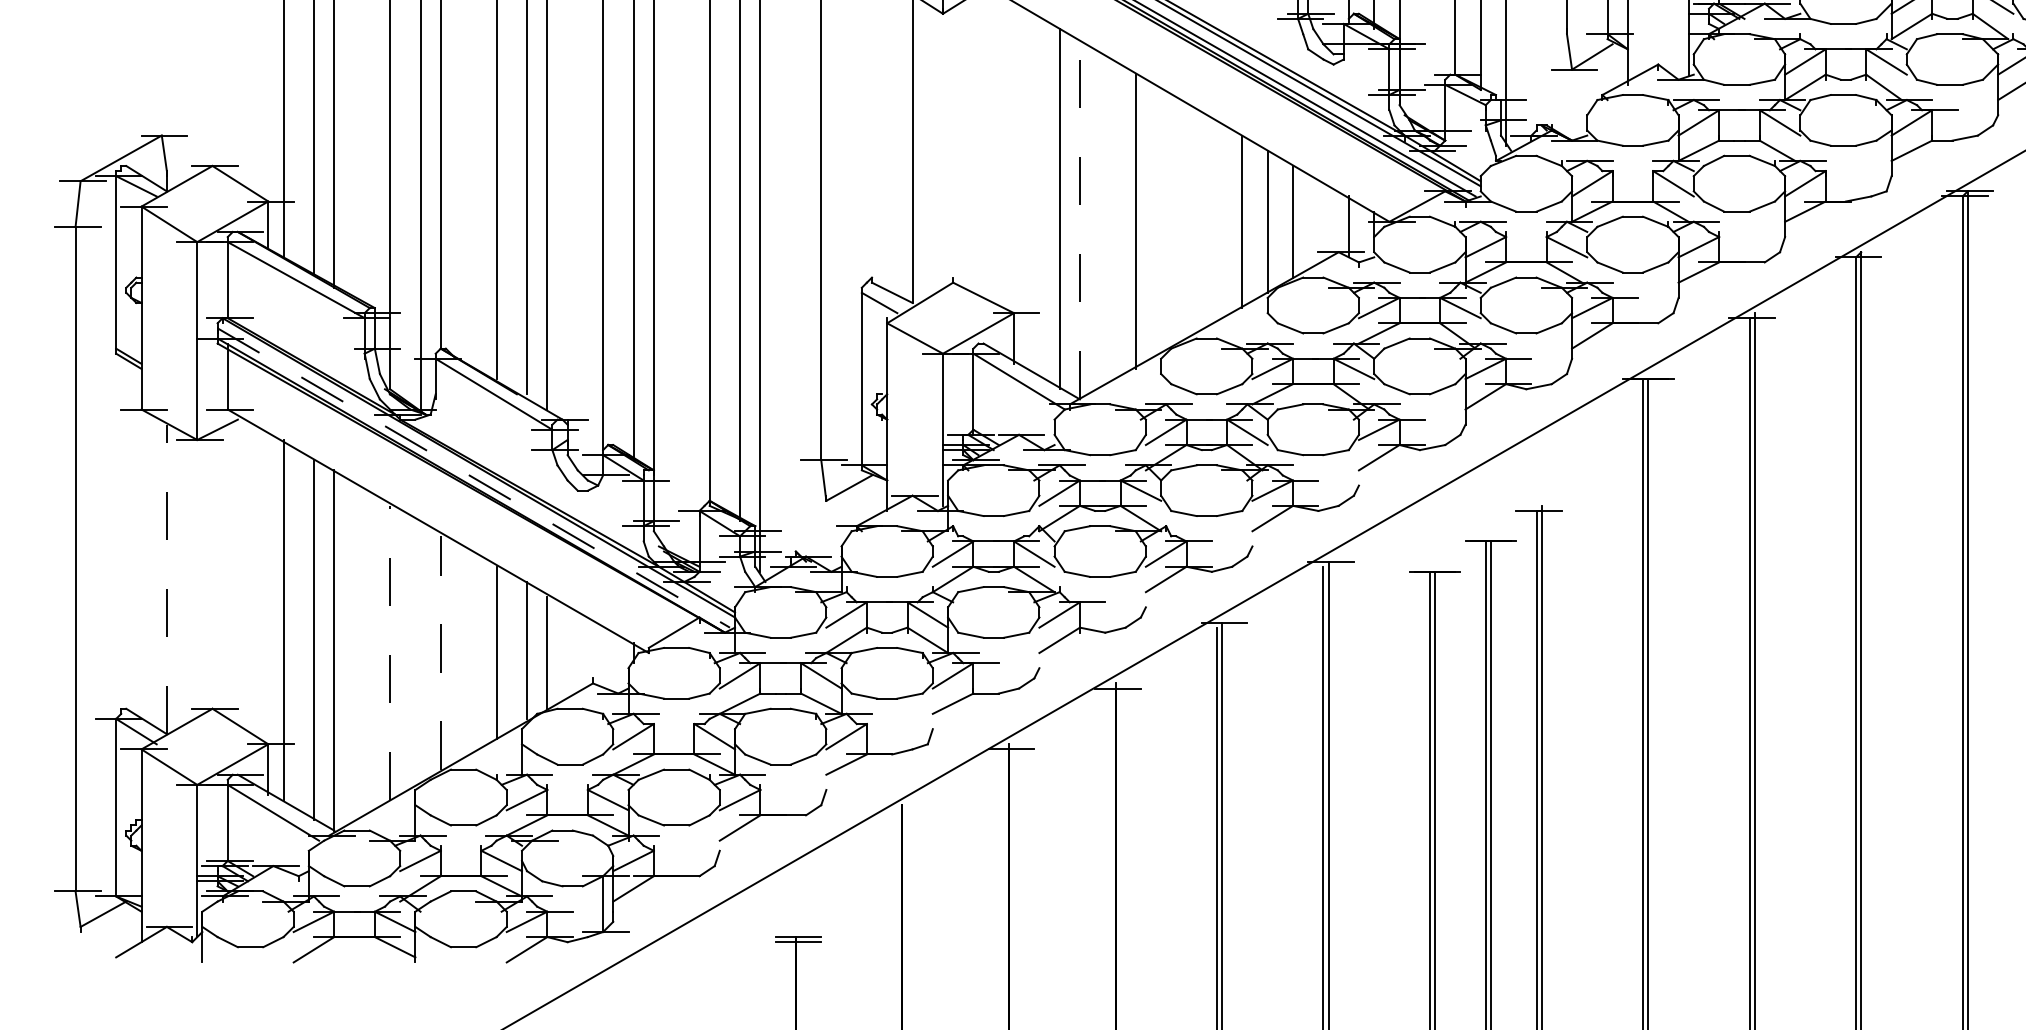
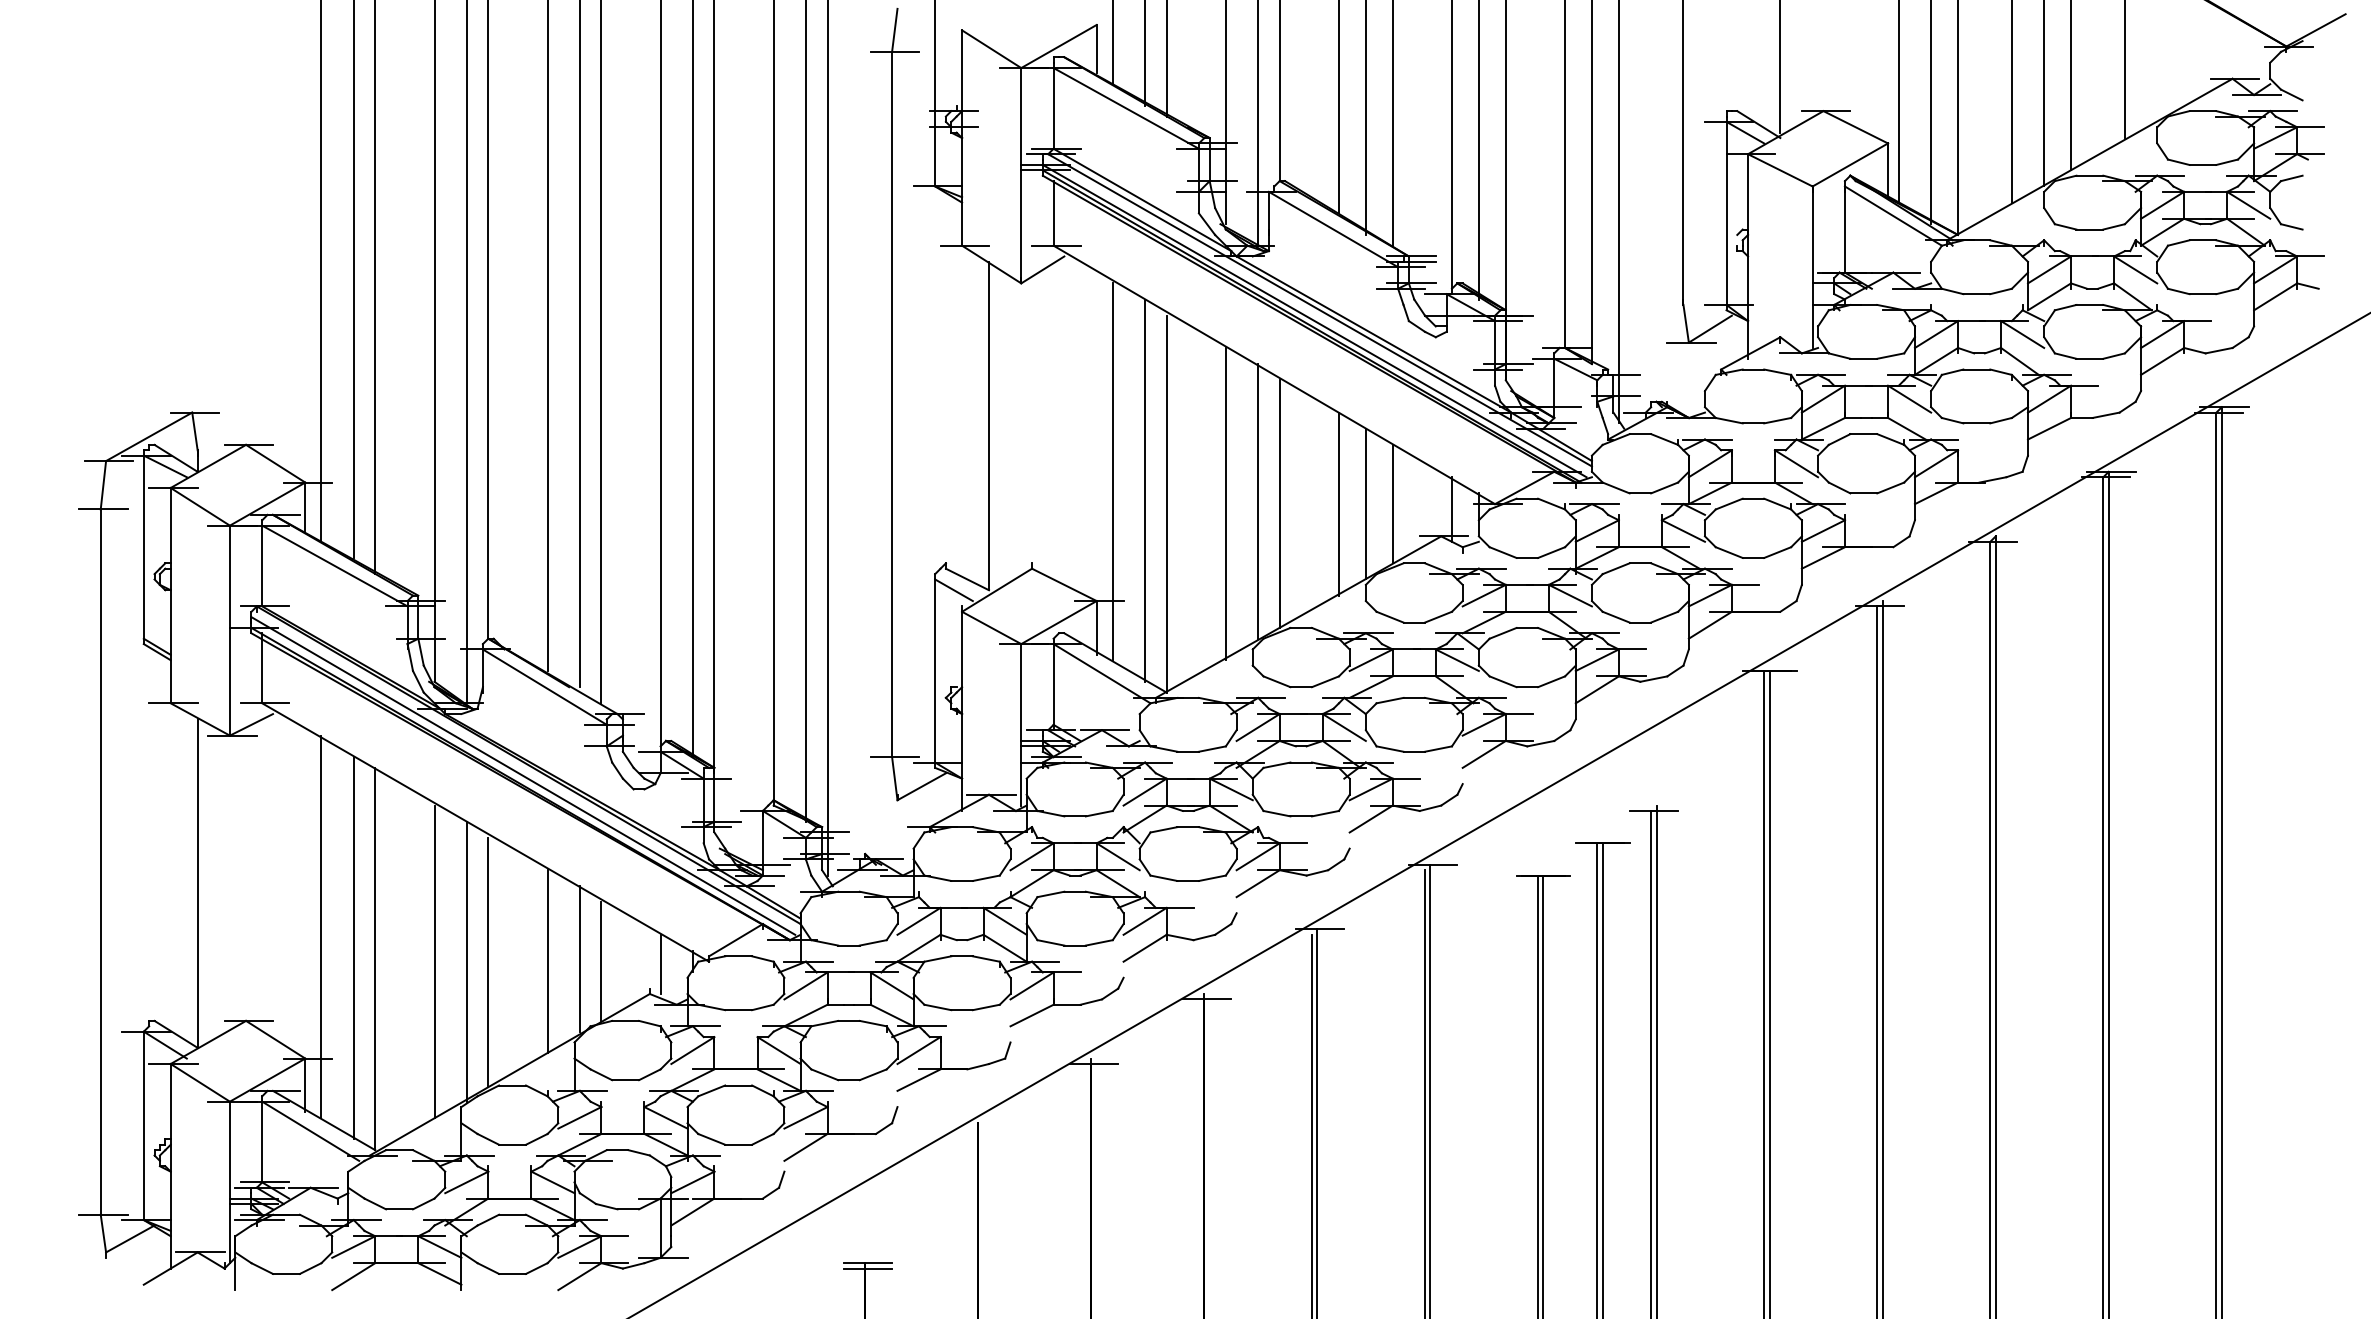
line: (1028, 191) -> (1112, 471), added
line: (1166, 219) -> (1258, 501), added
line: (1079, 221) -> (1166, 503), dashed -> solid
line: (1186, 221) -> (1279, 503), added
line: (473, 477) -> (523, 775), dashed -> solid
line: (166, 579) -> (197, 883), dashed -> solid
line: (390, 652) -> (434, 961), dashed -> solid
line: (420, 652) -> (466, 961), added
line: (440, 652) -> (488, 961), dashed -> solid
line: (603, 655) -> (660, 964), added

